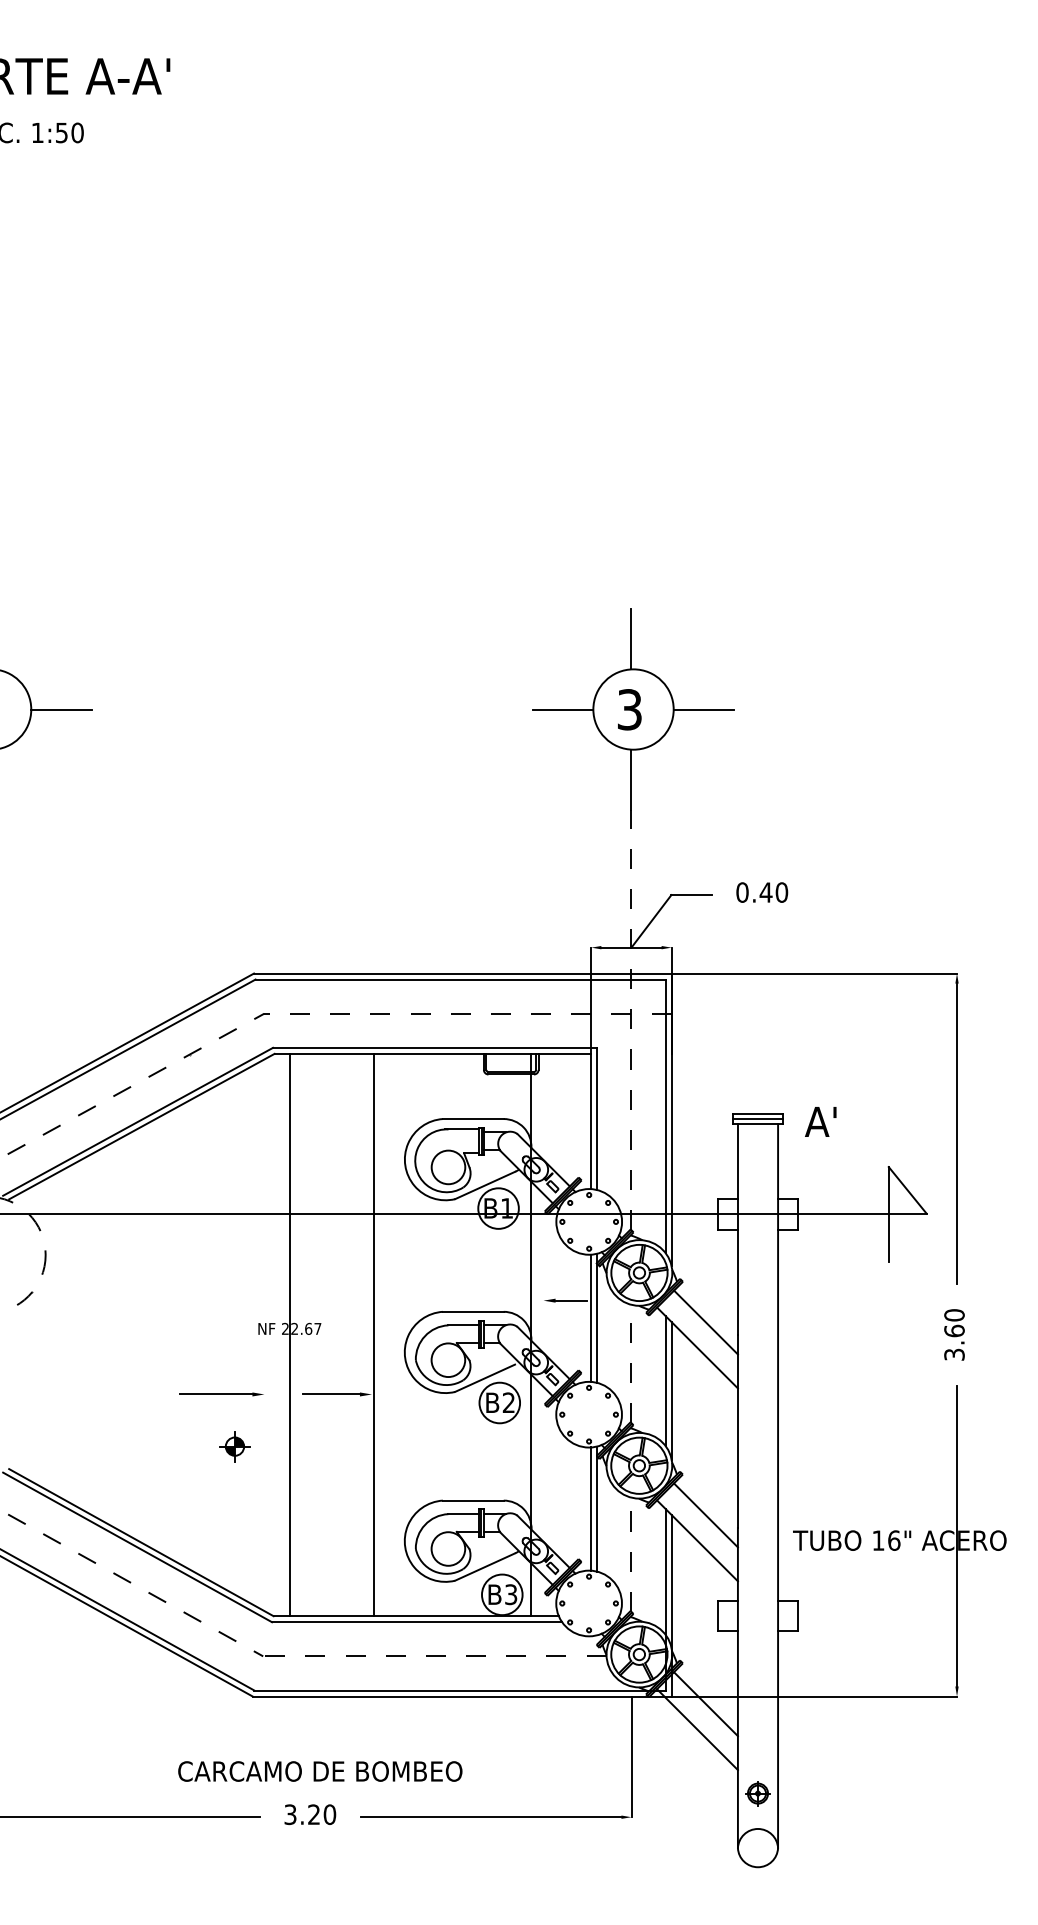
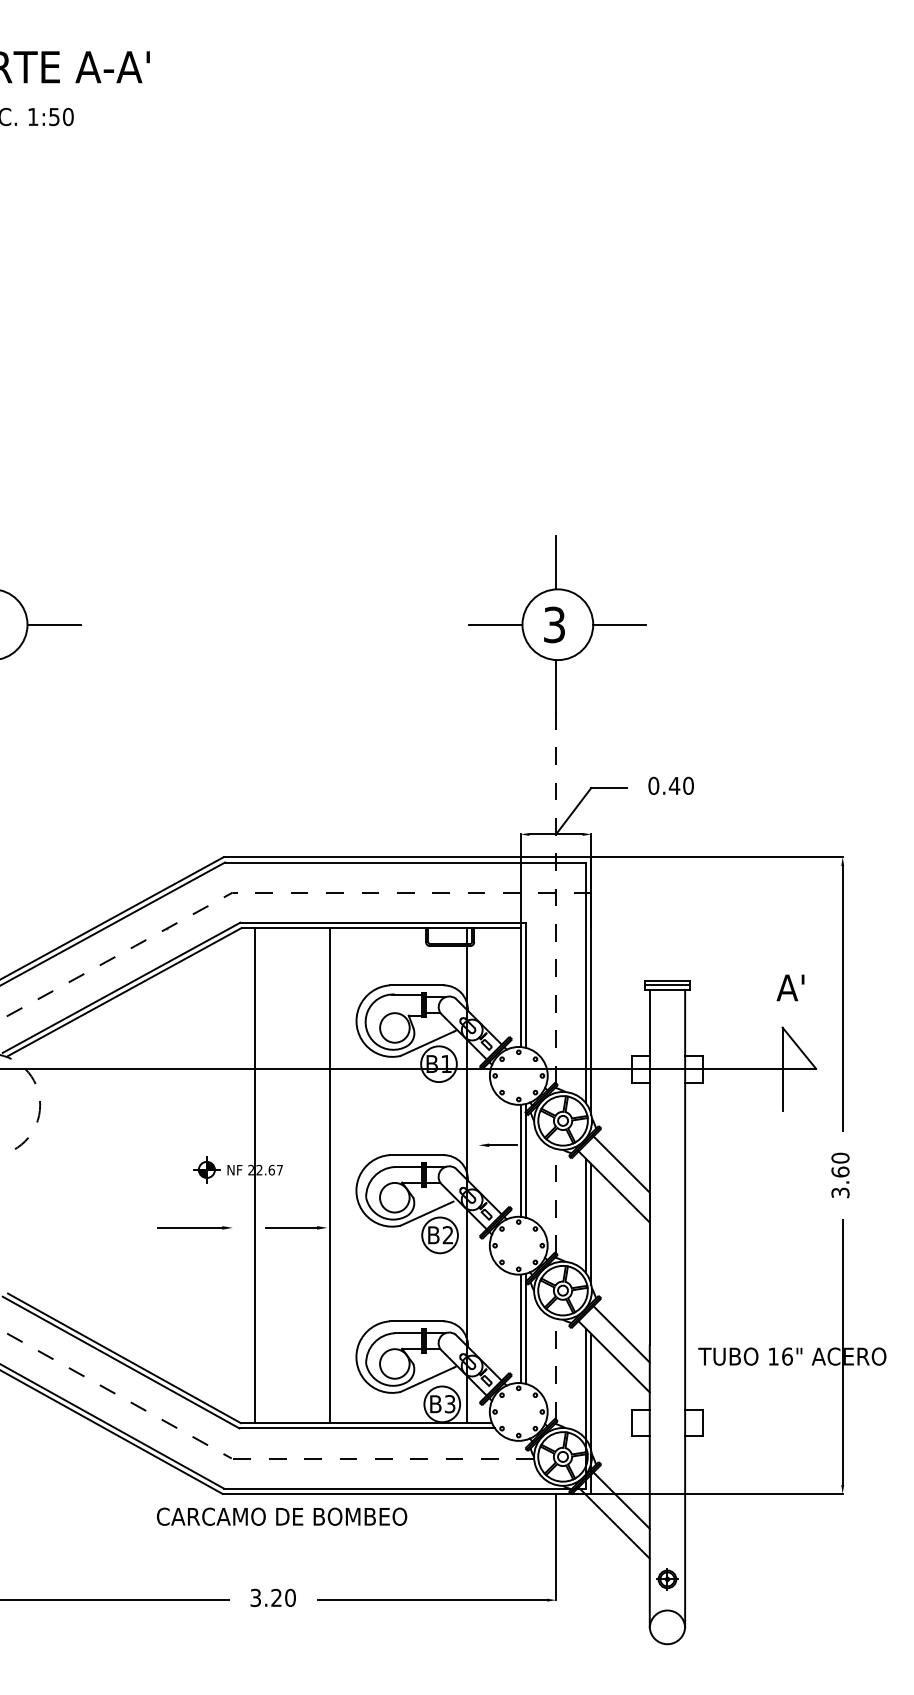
text: (820, 1121) -> (790, 987), moved
part: (234, 1446) -> (206, 1169), moved
text: (320, 1771) -> (282, 1516), moved

